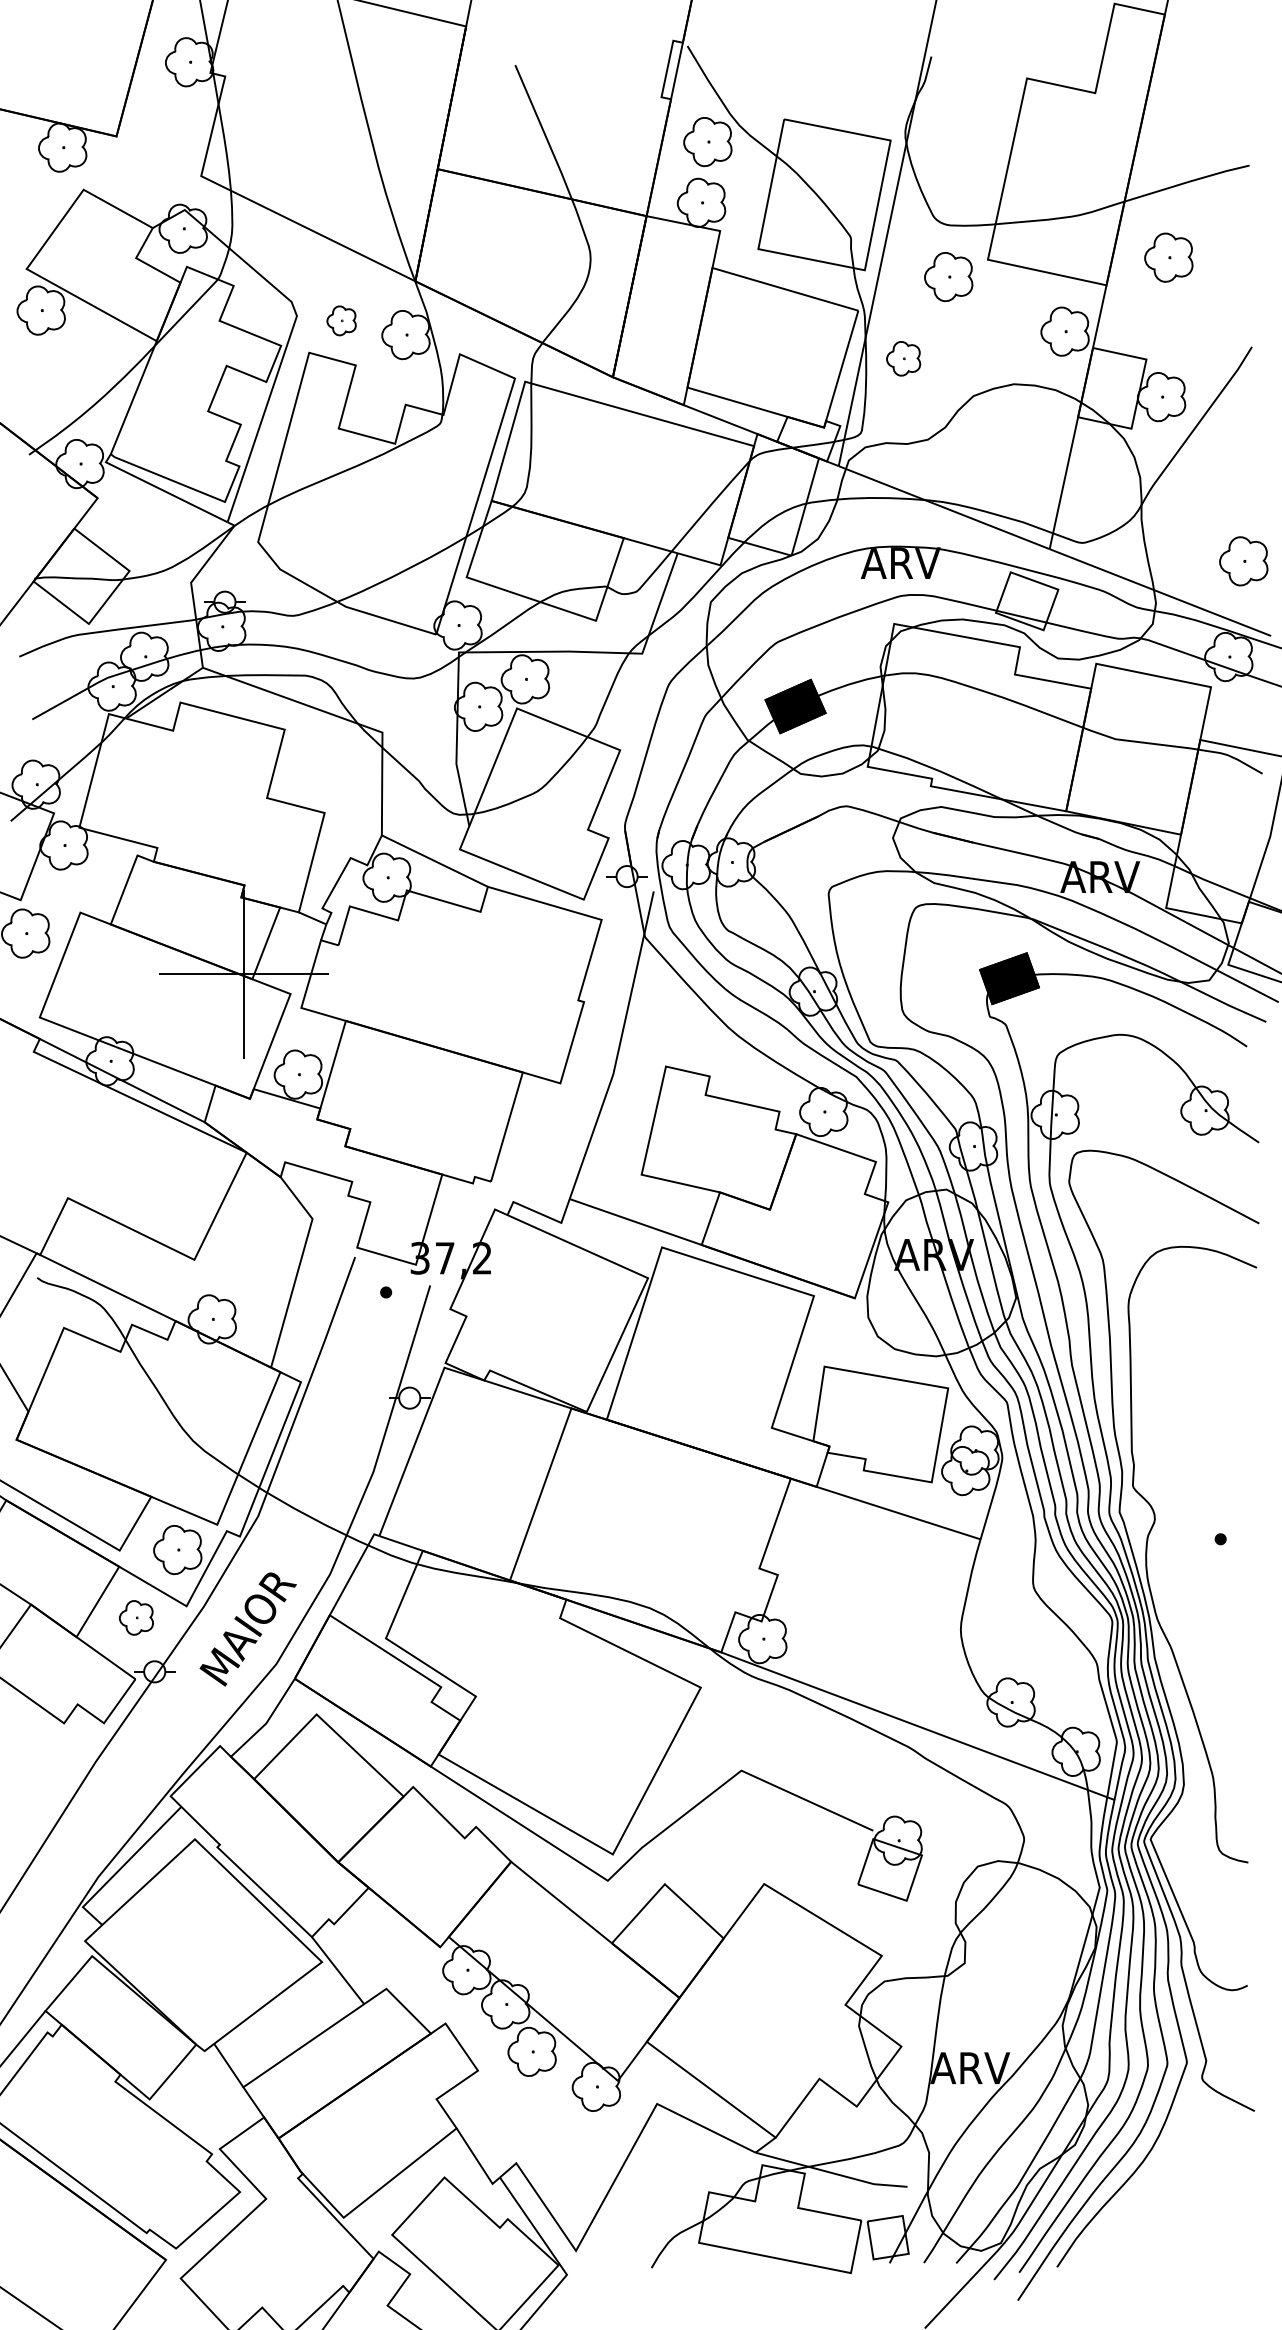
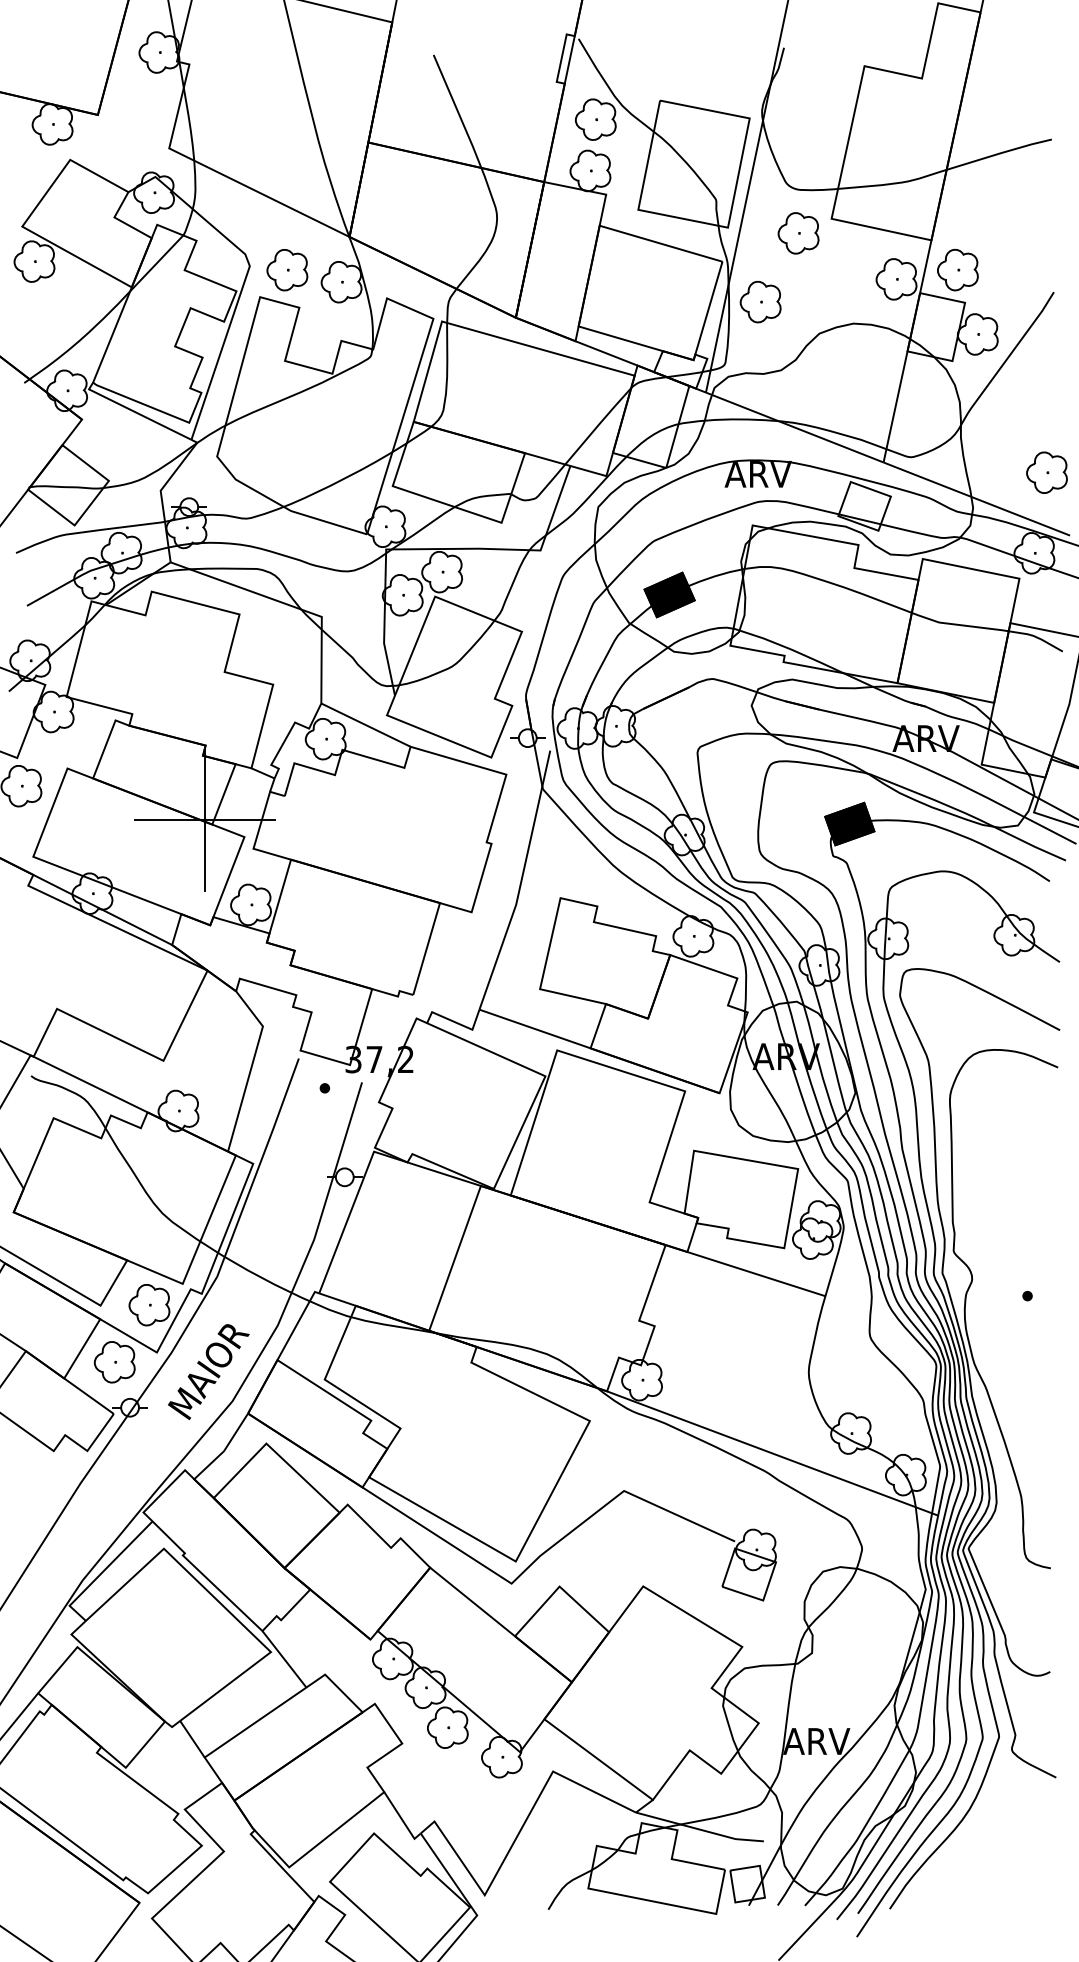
part: (1168, 258) -> (957, 270), moved
part: (341, 321) -> (287, 270), size x1.67
part: (903, 359) -> (760, 302), size x1.43
part: (136, 1618) -> (114, 1362), size x1.43

